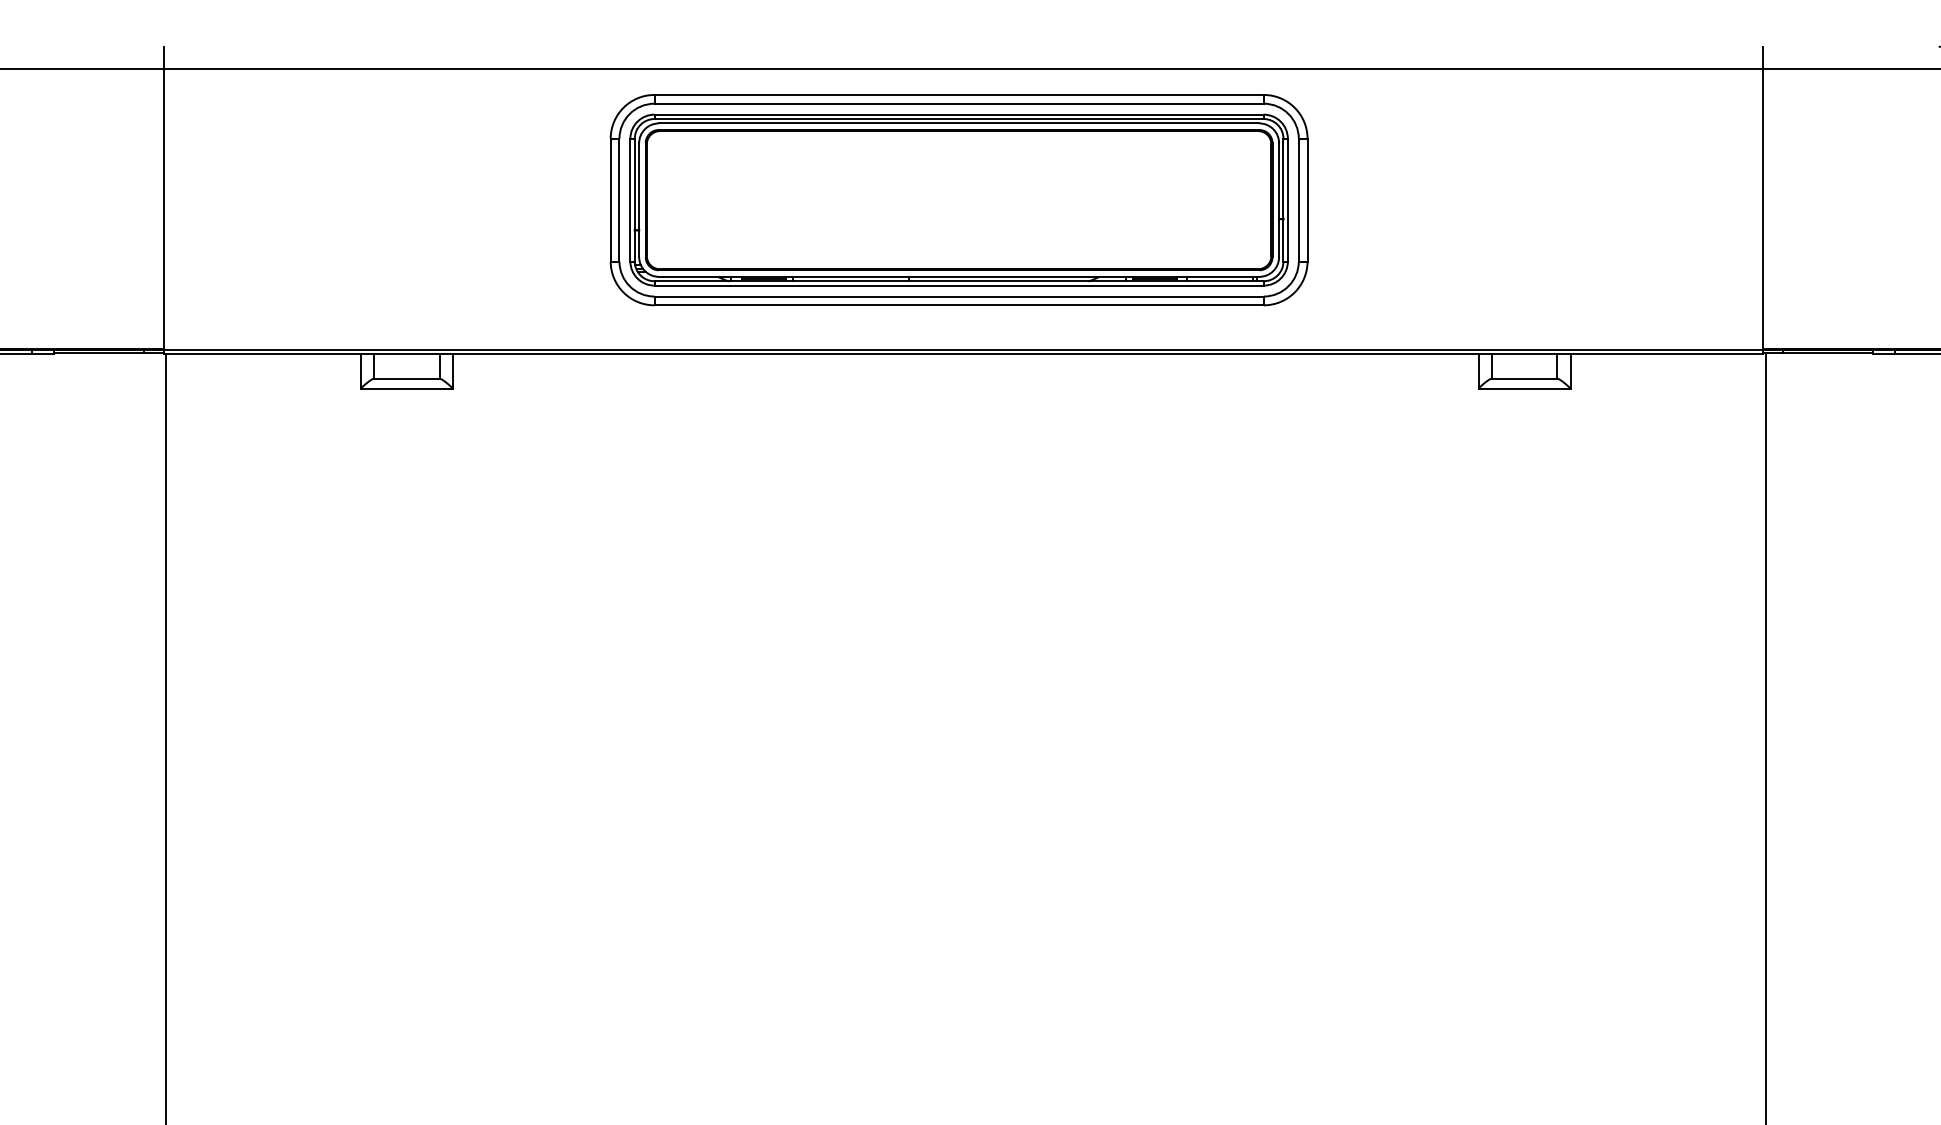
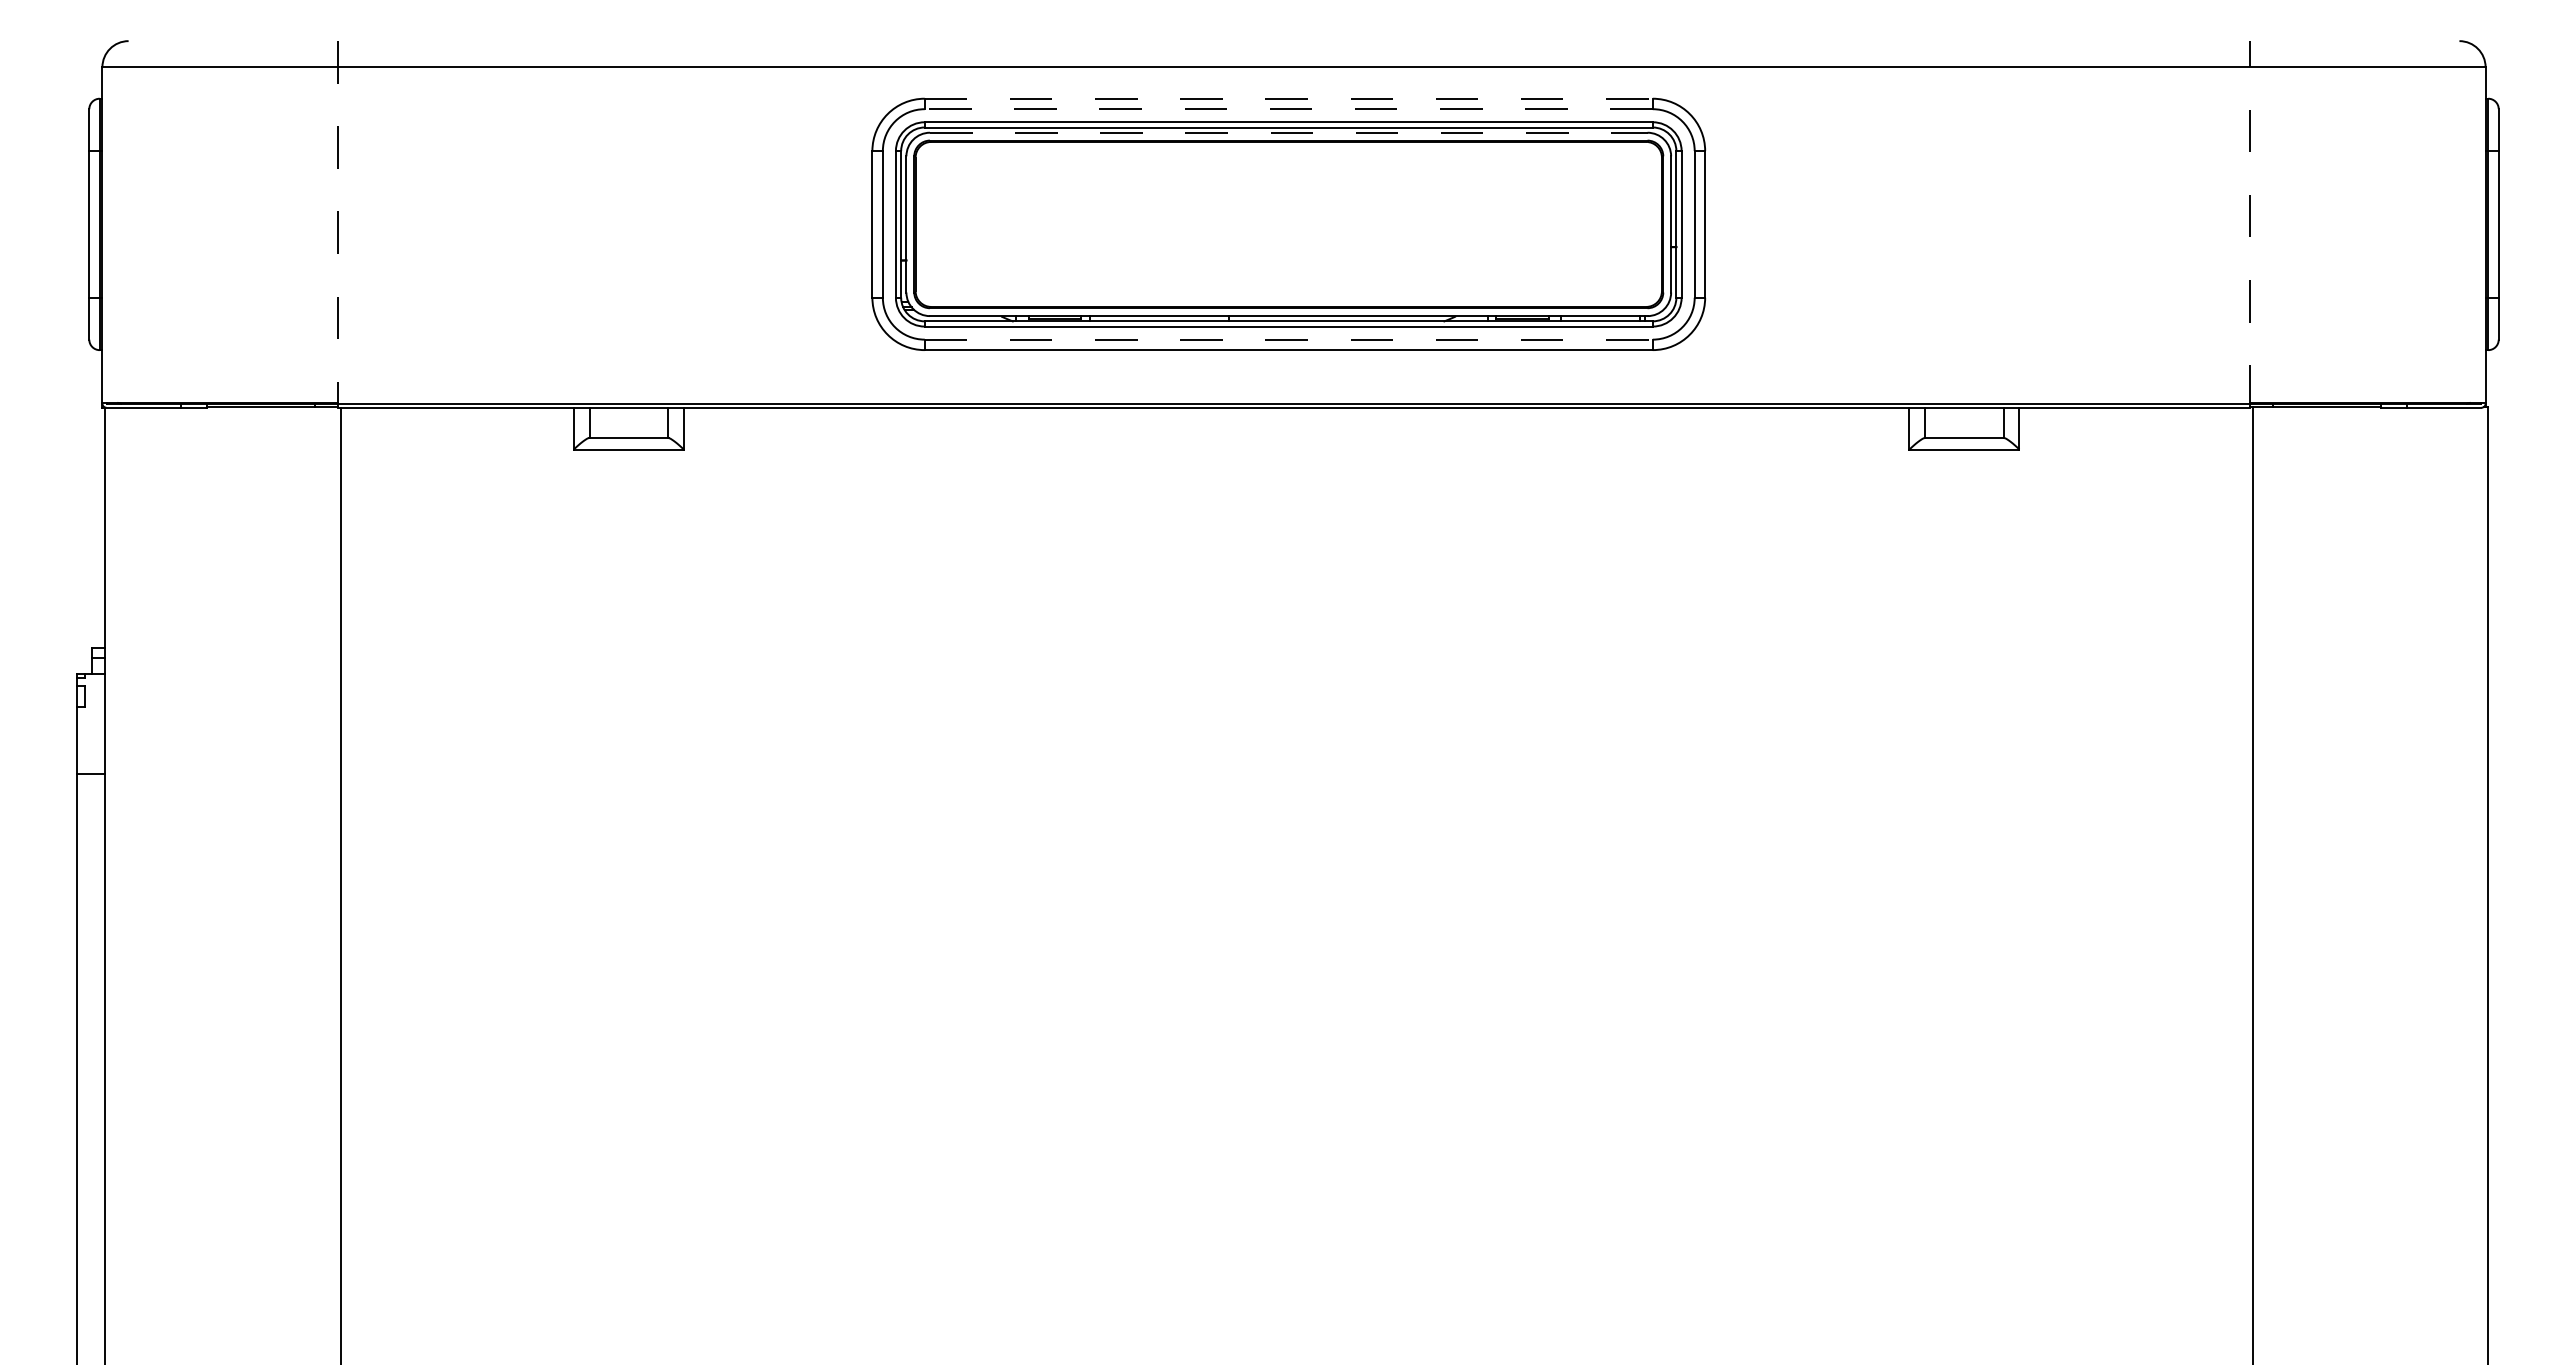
line: (959, 94) -> (1289, 98), solid -> dashed
line: (958, 103) -> (1288, 109), solid -> dashed
line: (958, 123) -> (1288, 132), solid -> dashed
line: (1763, 199) -> (2249, 223), solid -> dashed
line: (163, 200) -> (338, 224), solid -> dashed
line: (959, 296) -> (1289, 339), solid -> dashed

